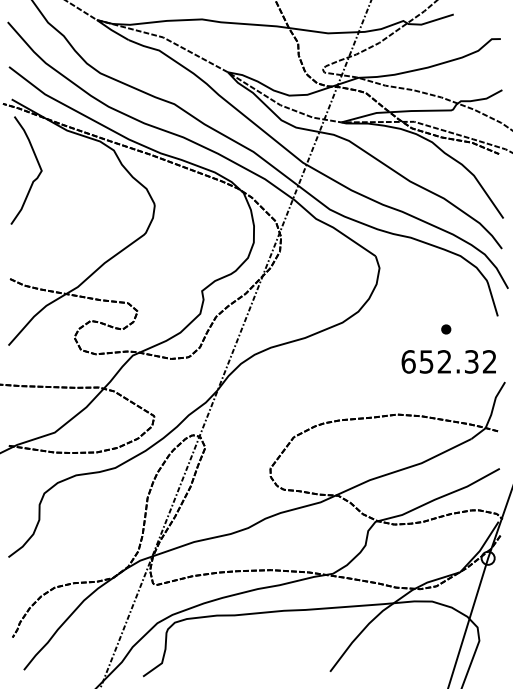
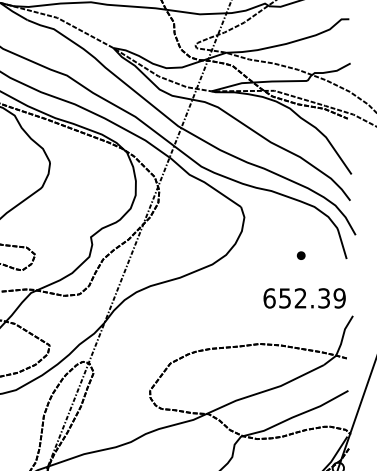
part: (446, 329) -> (301, 255), moved
text: (489, 361) -> (339, 298), 652.32 -> 652.39

